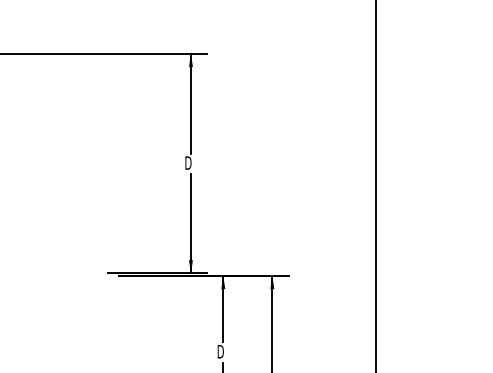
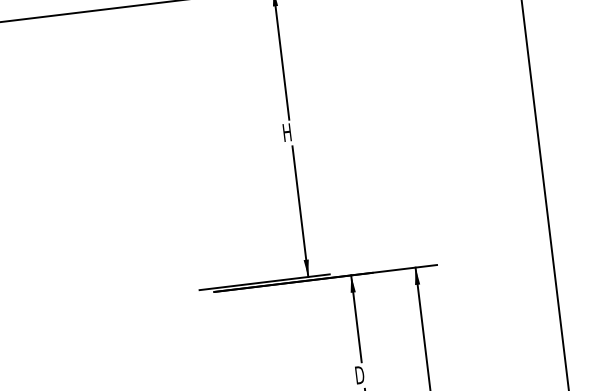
text: (188, 162) -> (287, 131), D -> H

